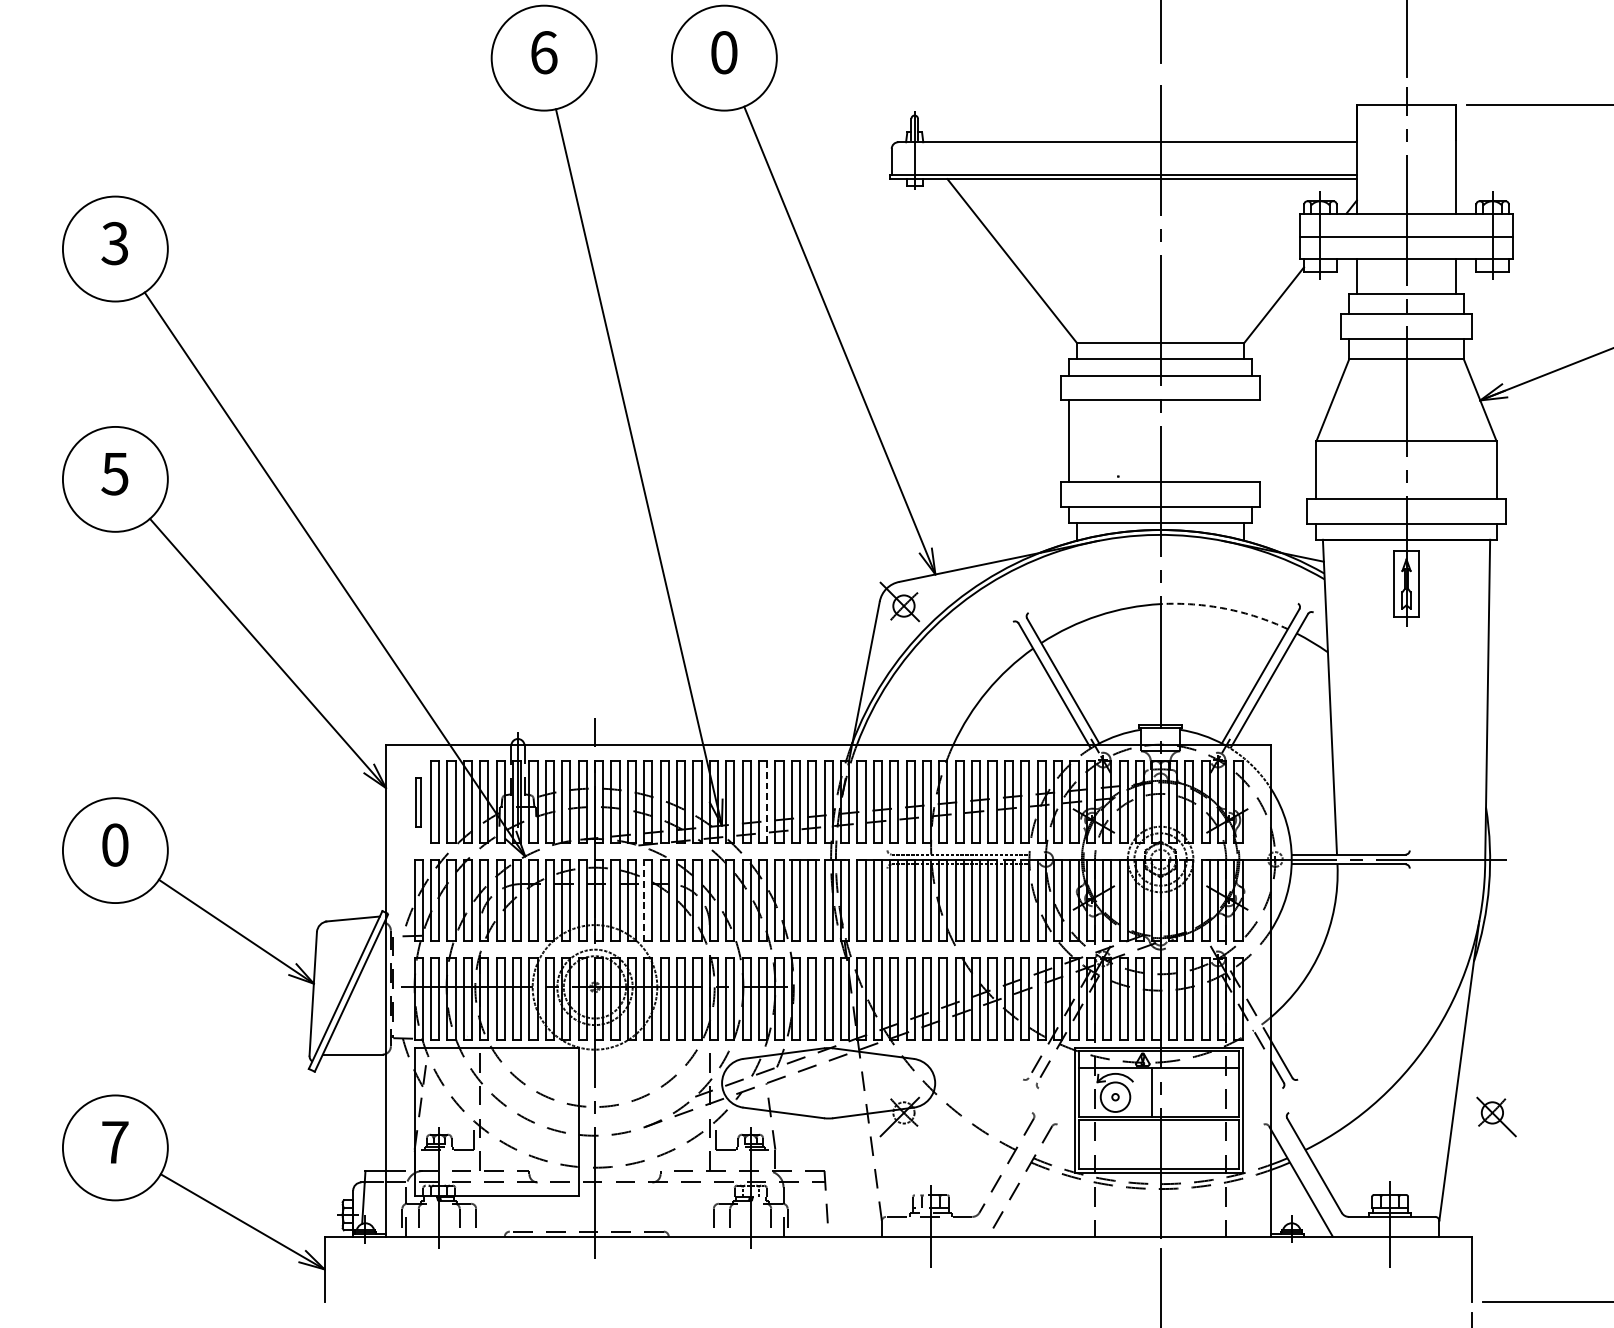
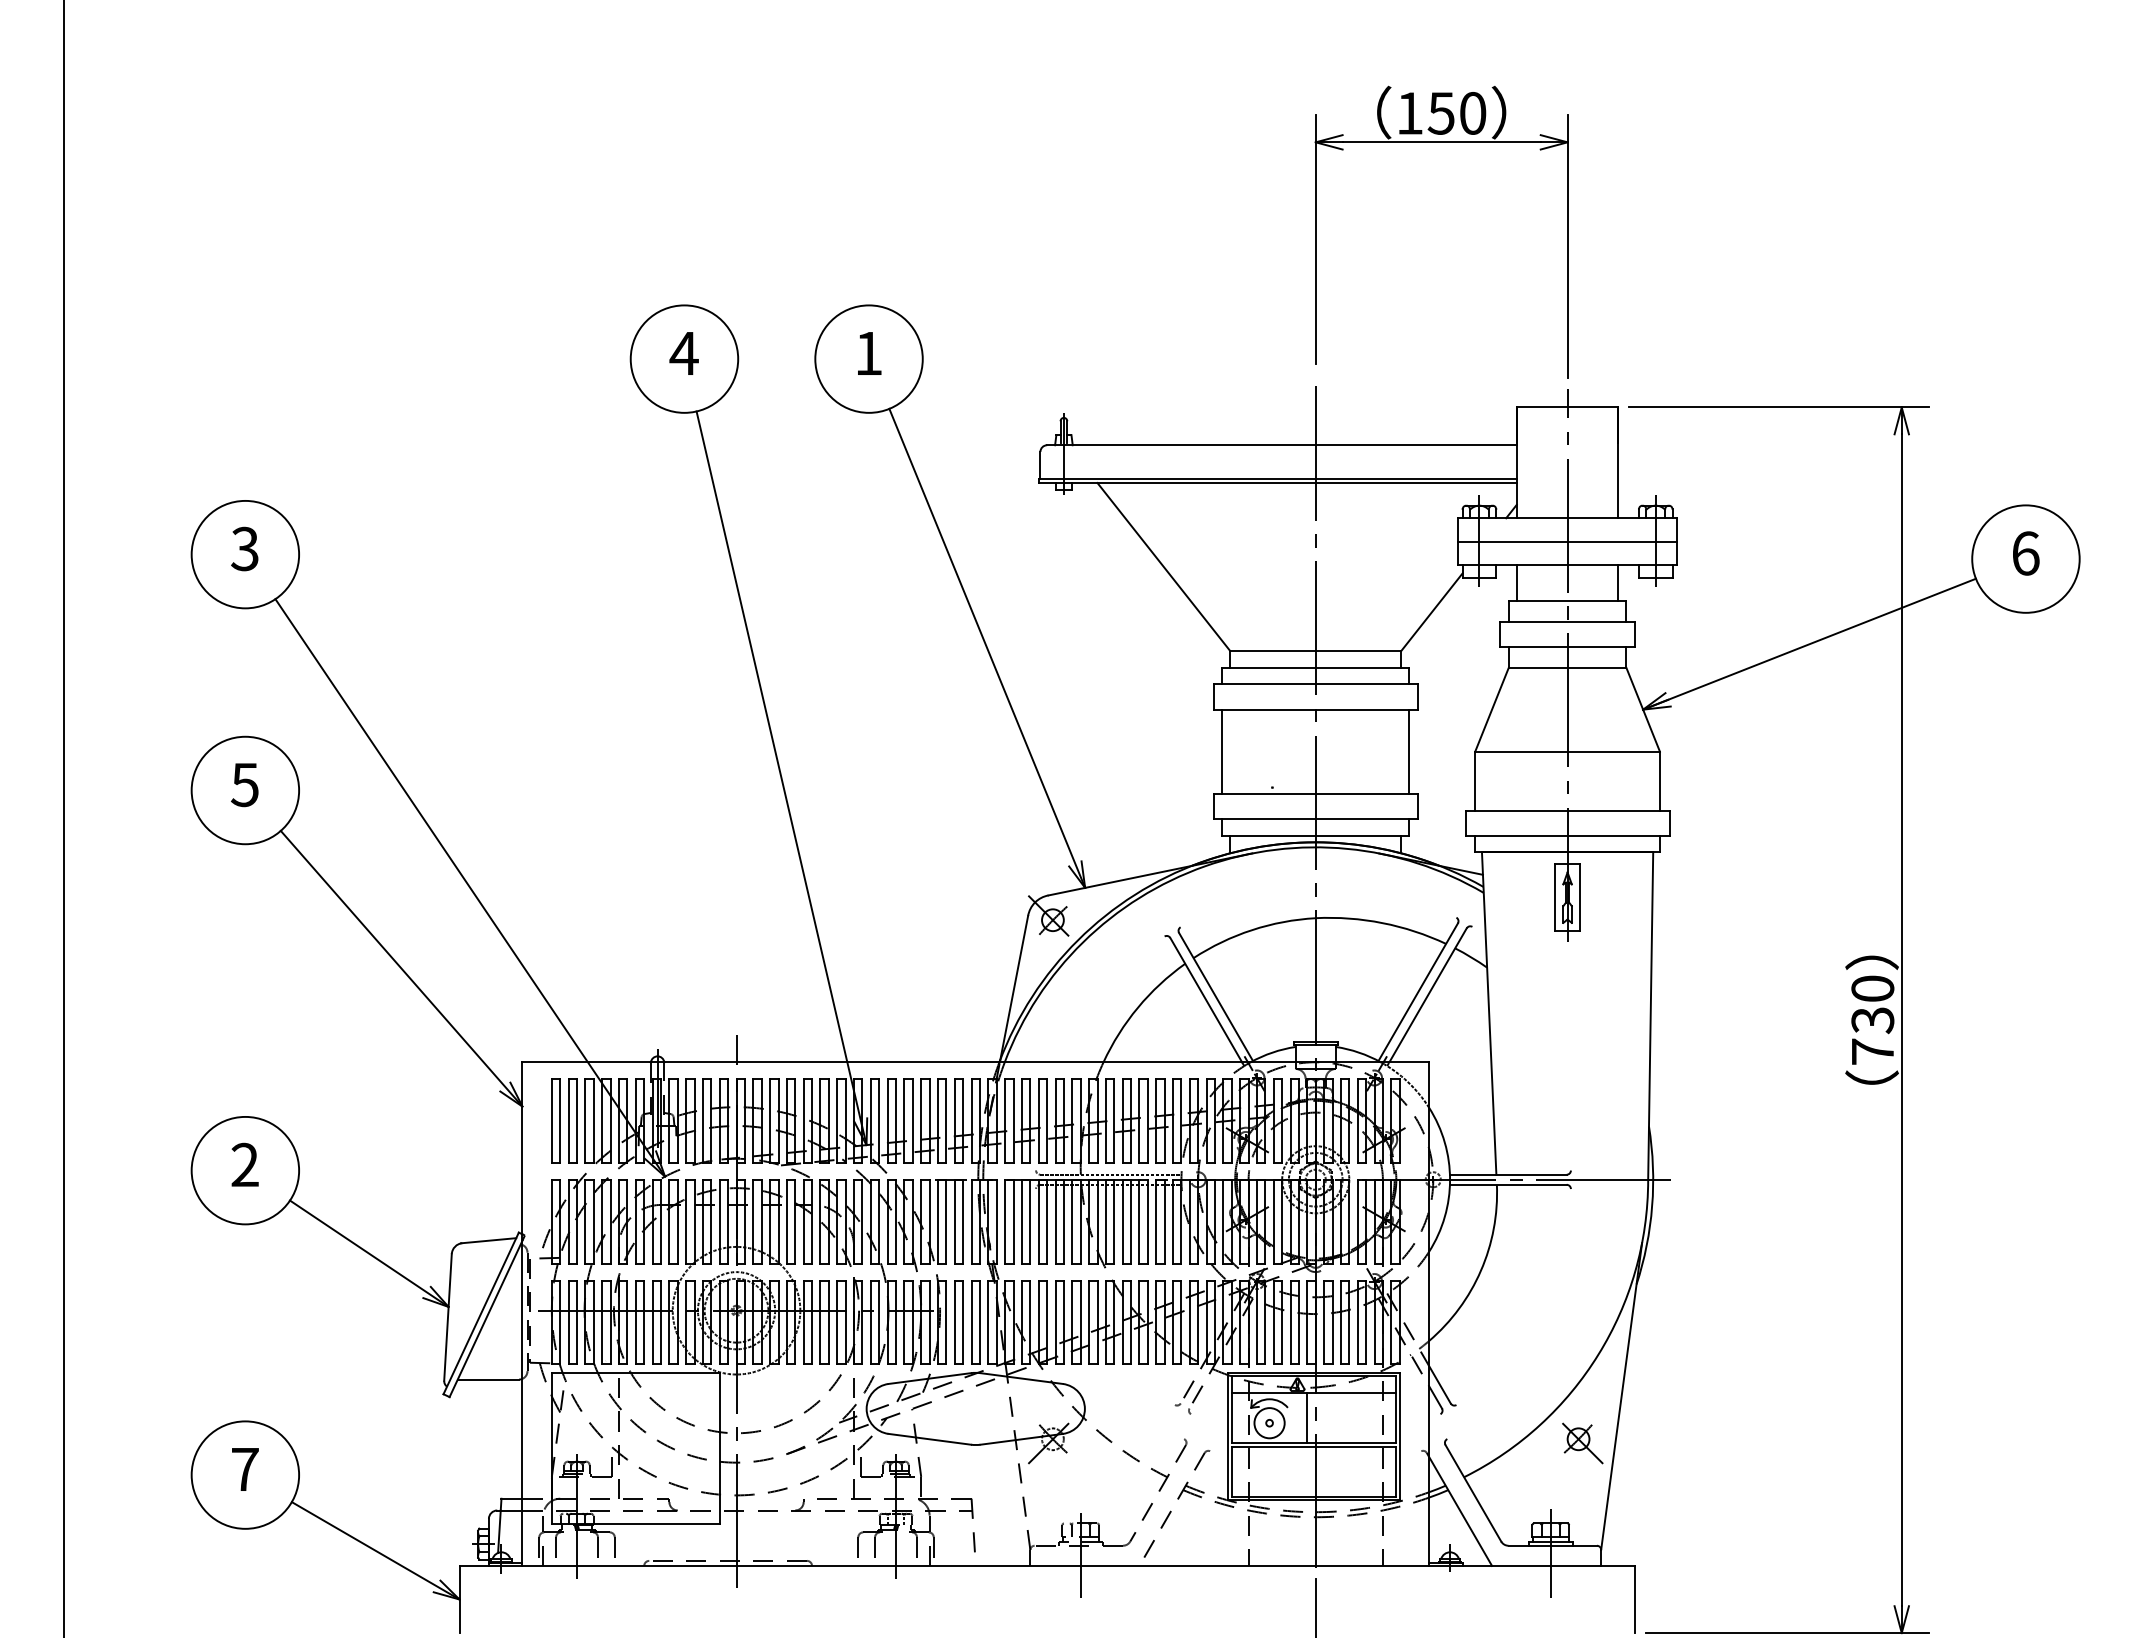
text: (543, 52) -> (683, 353), 6 -> 4
text: (723, 52) -> (868, 353), 0 -> 1
line: (1252, 441) -> (1409, 751), added
arc: (1225, 609) -> (1382, 923), dashed -> solid
part: (418, 801) -> (555, 1120), size x1.67
line: (766, 802) -> (912, 1121), dashed -> solid
text: (114, 844) -> (244, 1164), 0 -> 2
line: (643, 900) -> (786, 1221), dashed -> solid
part: (1496, 1117) -> (1582, 1443), moved

